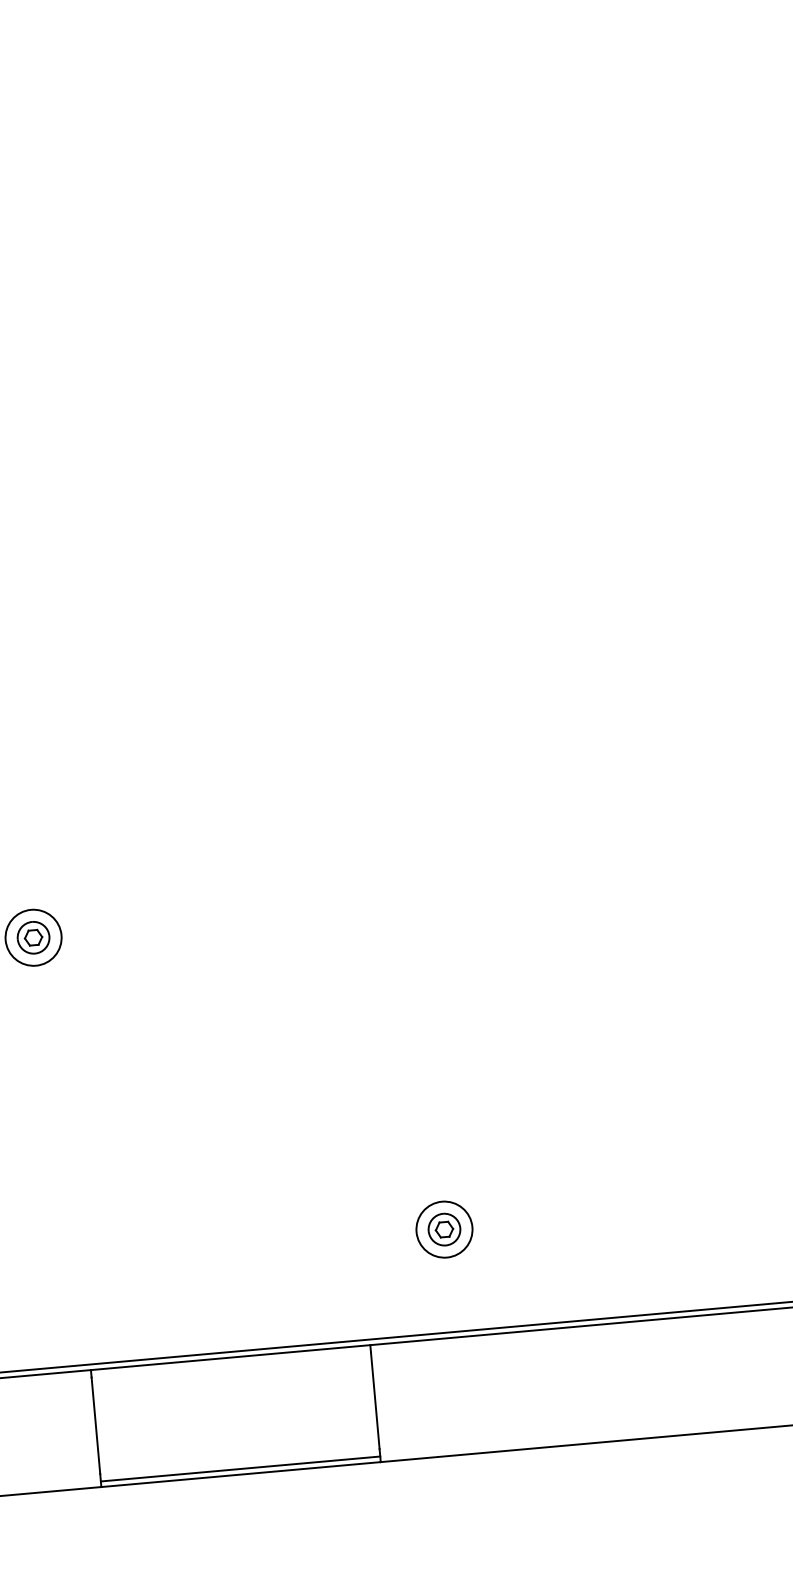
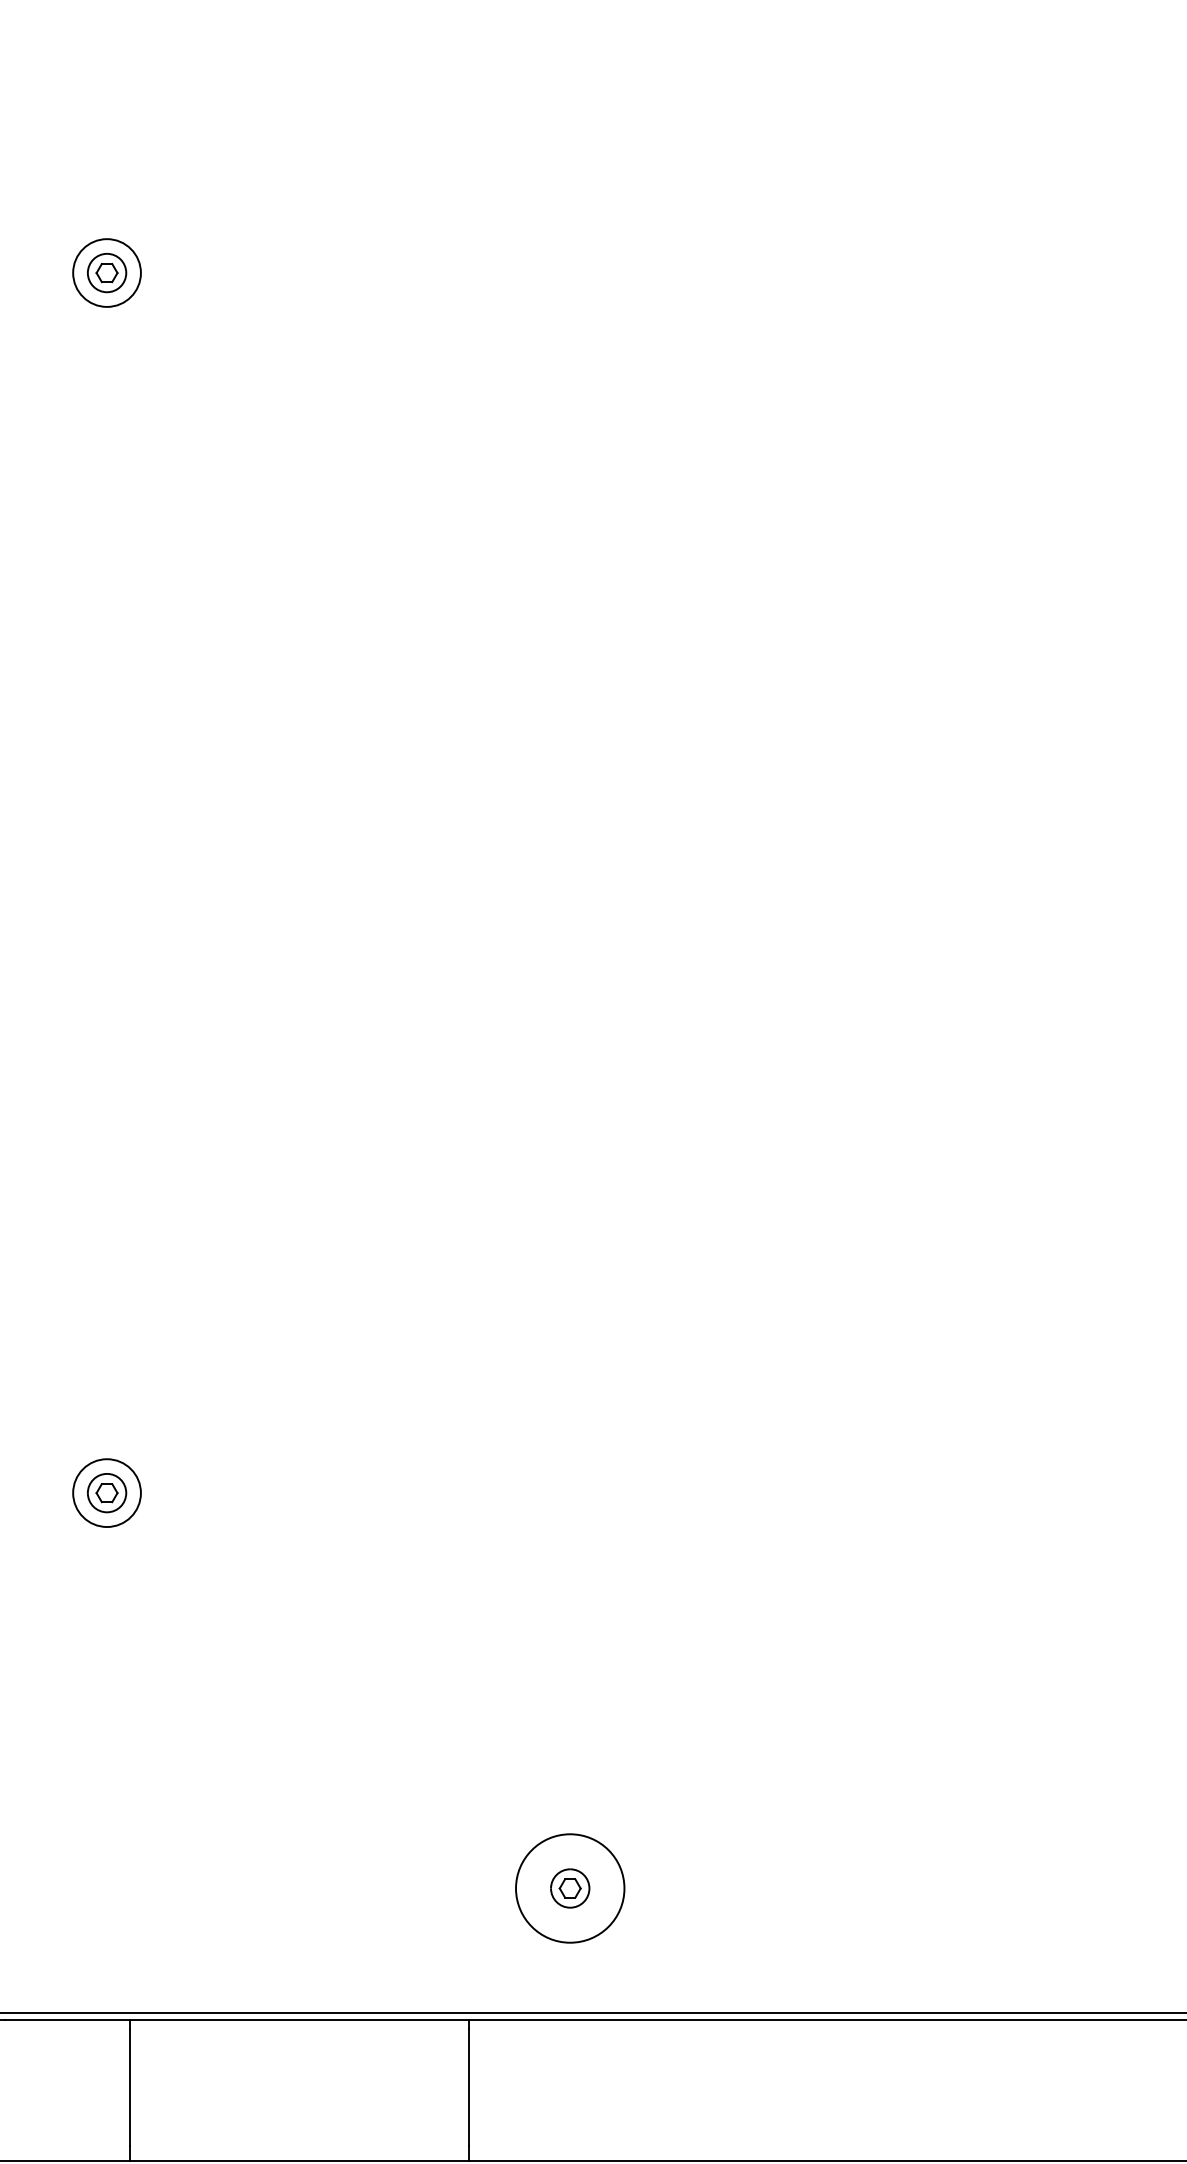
circle: (444, 1229) -> (570, 1888), size x1.6
line: (240, 1468) -> (298, 2154), removed

